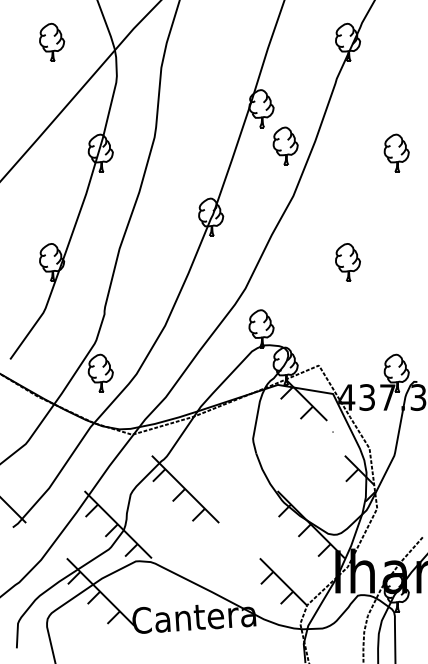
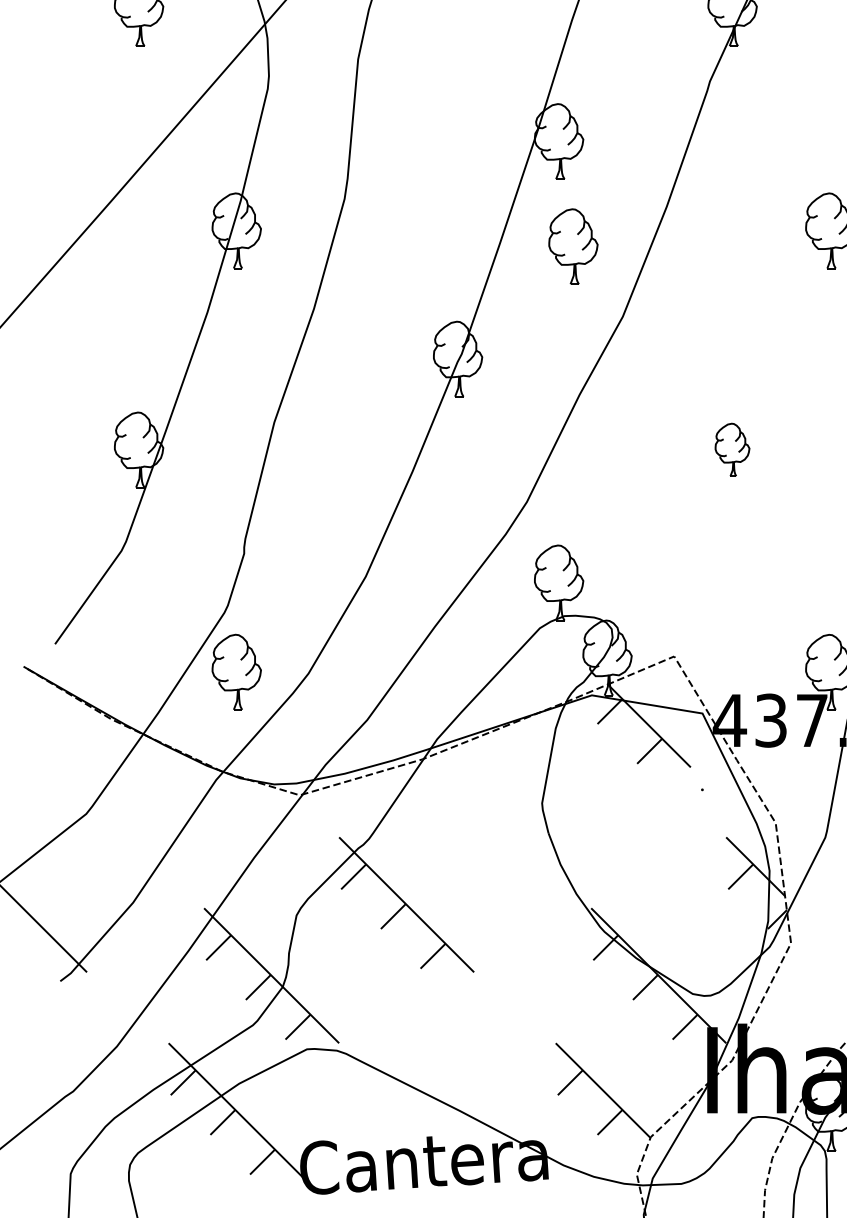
part: (285, 145) -> (573, 245), moved
part: (347, 262) -> (731, 449), size x0.7

